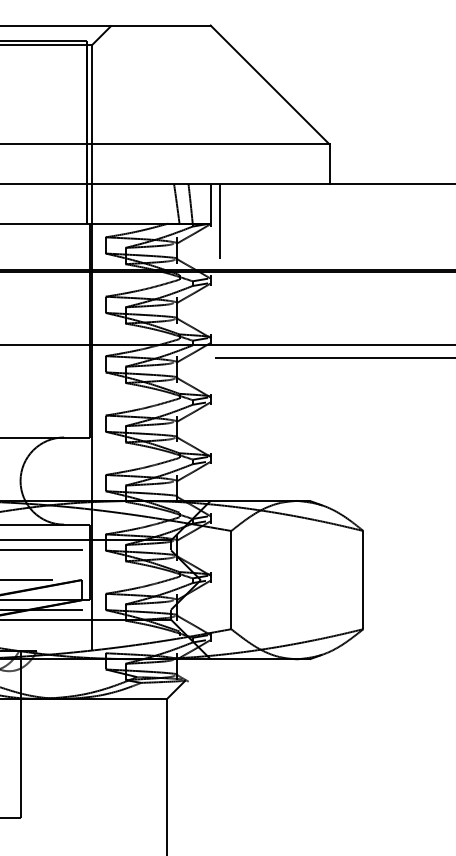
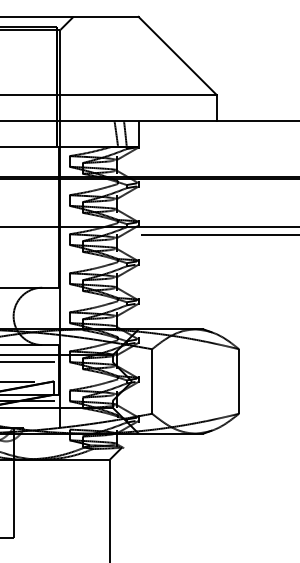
line: (219, 221) -> (144, 145), removed

